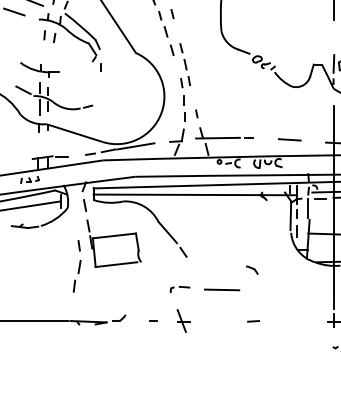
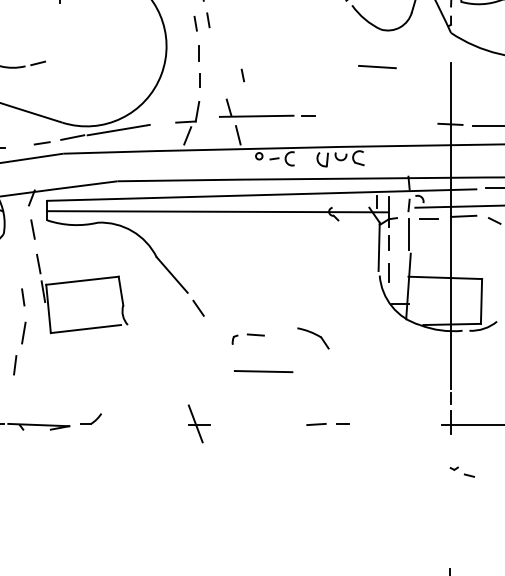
line: (196, 113) -> (242, 74), moved
line: (289, 139) -> (376, 66), moved
part: (252, 269) -> (314, 337), size x1.6
part: (179, 289) -> (247, 338), moved
line: (153, 320) -> (343, 423), moved

